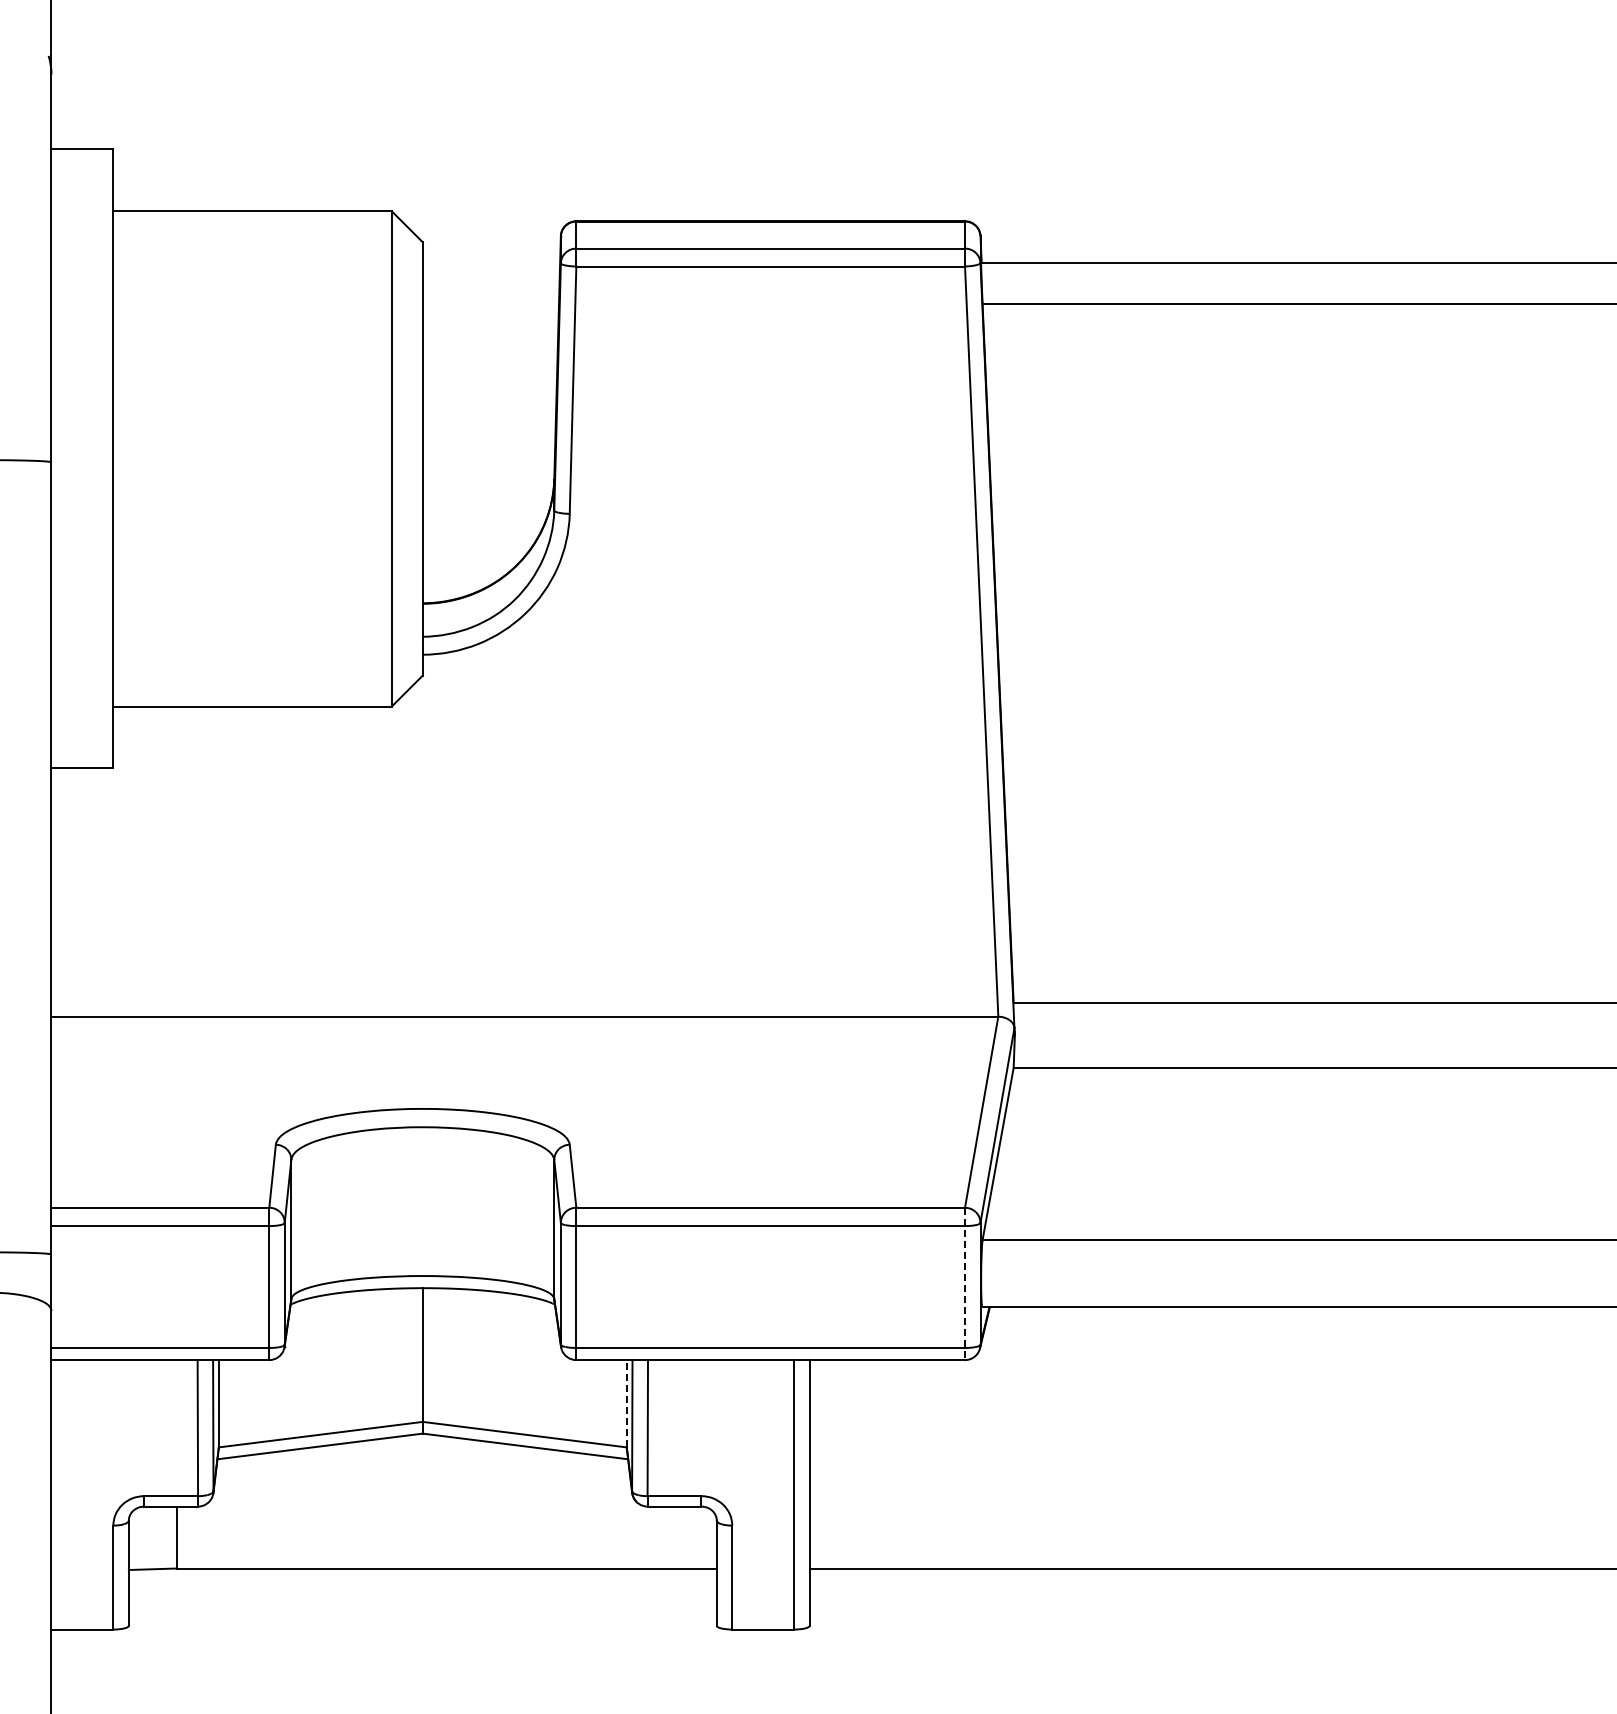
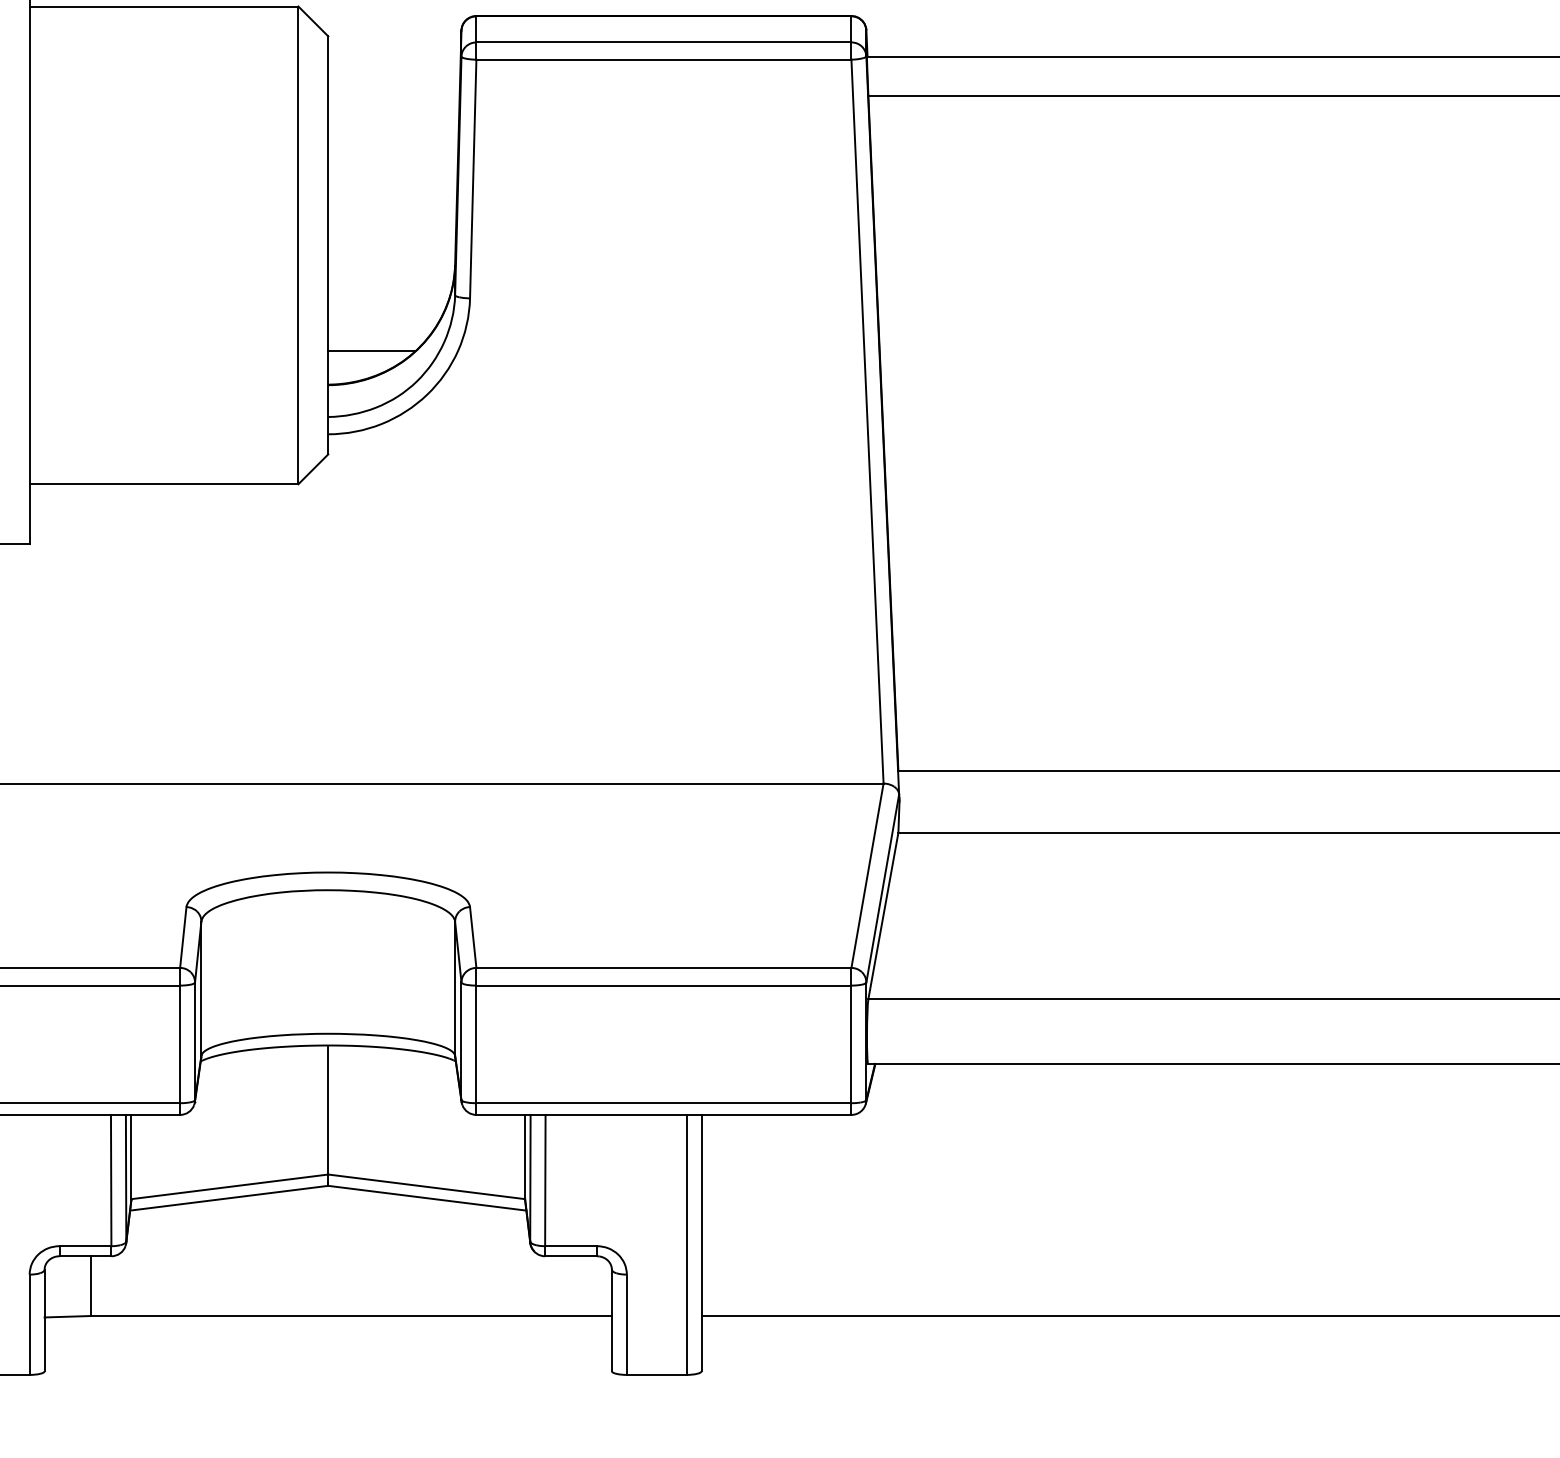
line: (467, 568) -> (371, 351), added
line: (965, 1284) -> (851, 1041), dashed -> solid
line: (626, 1403) -> (524, 1156), dashed -> solid

